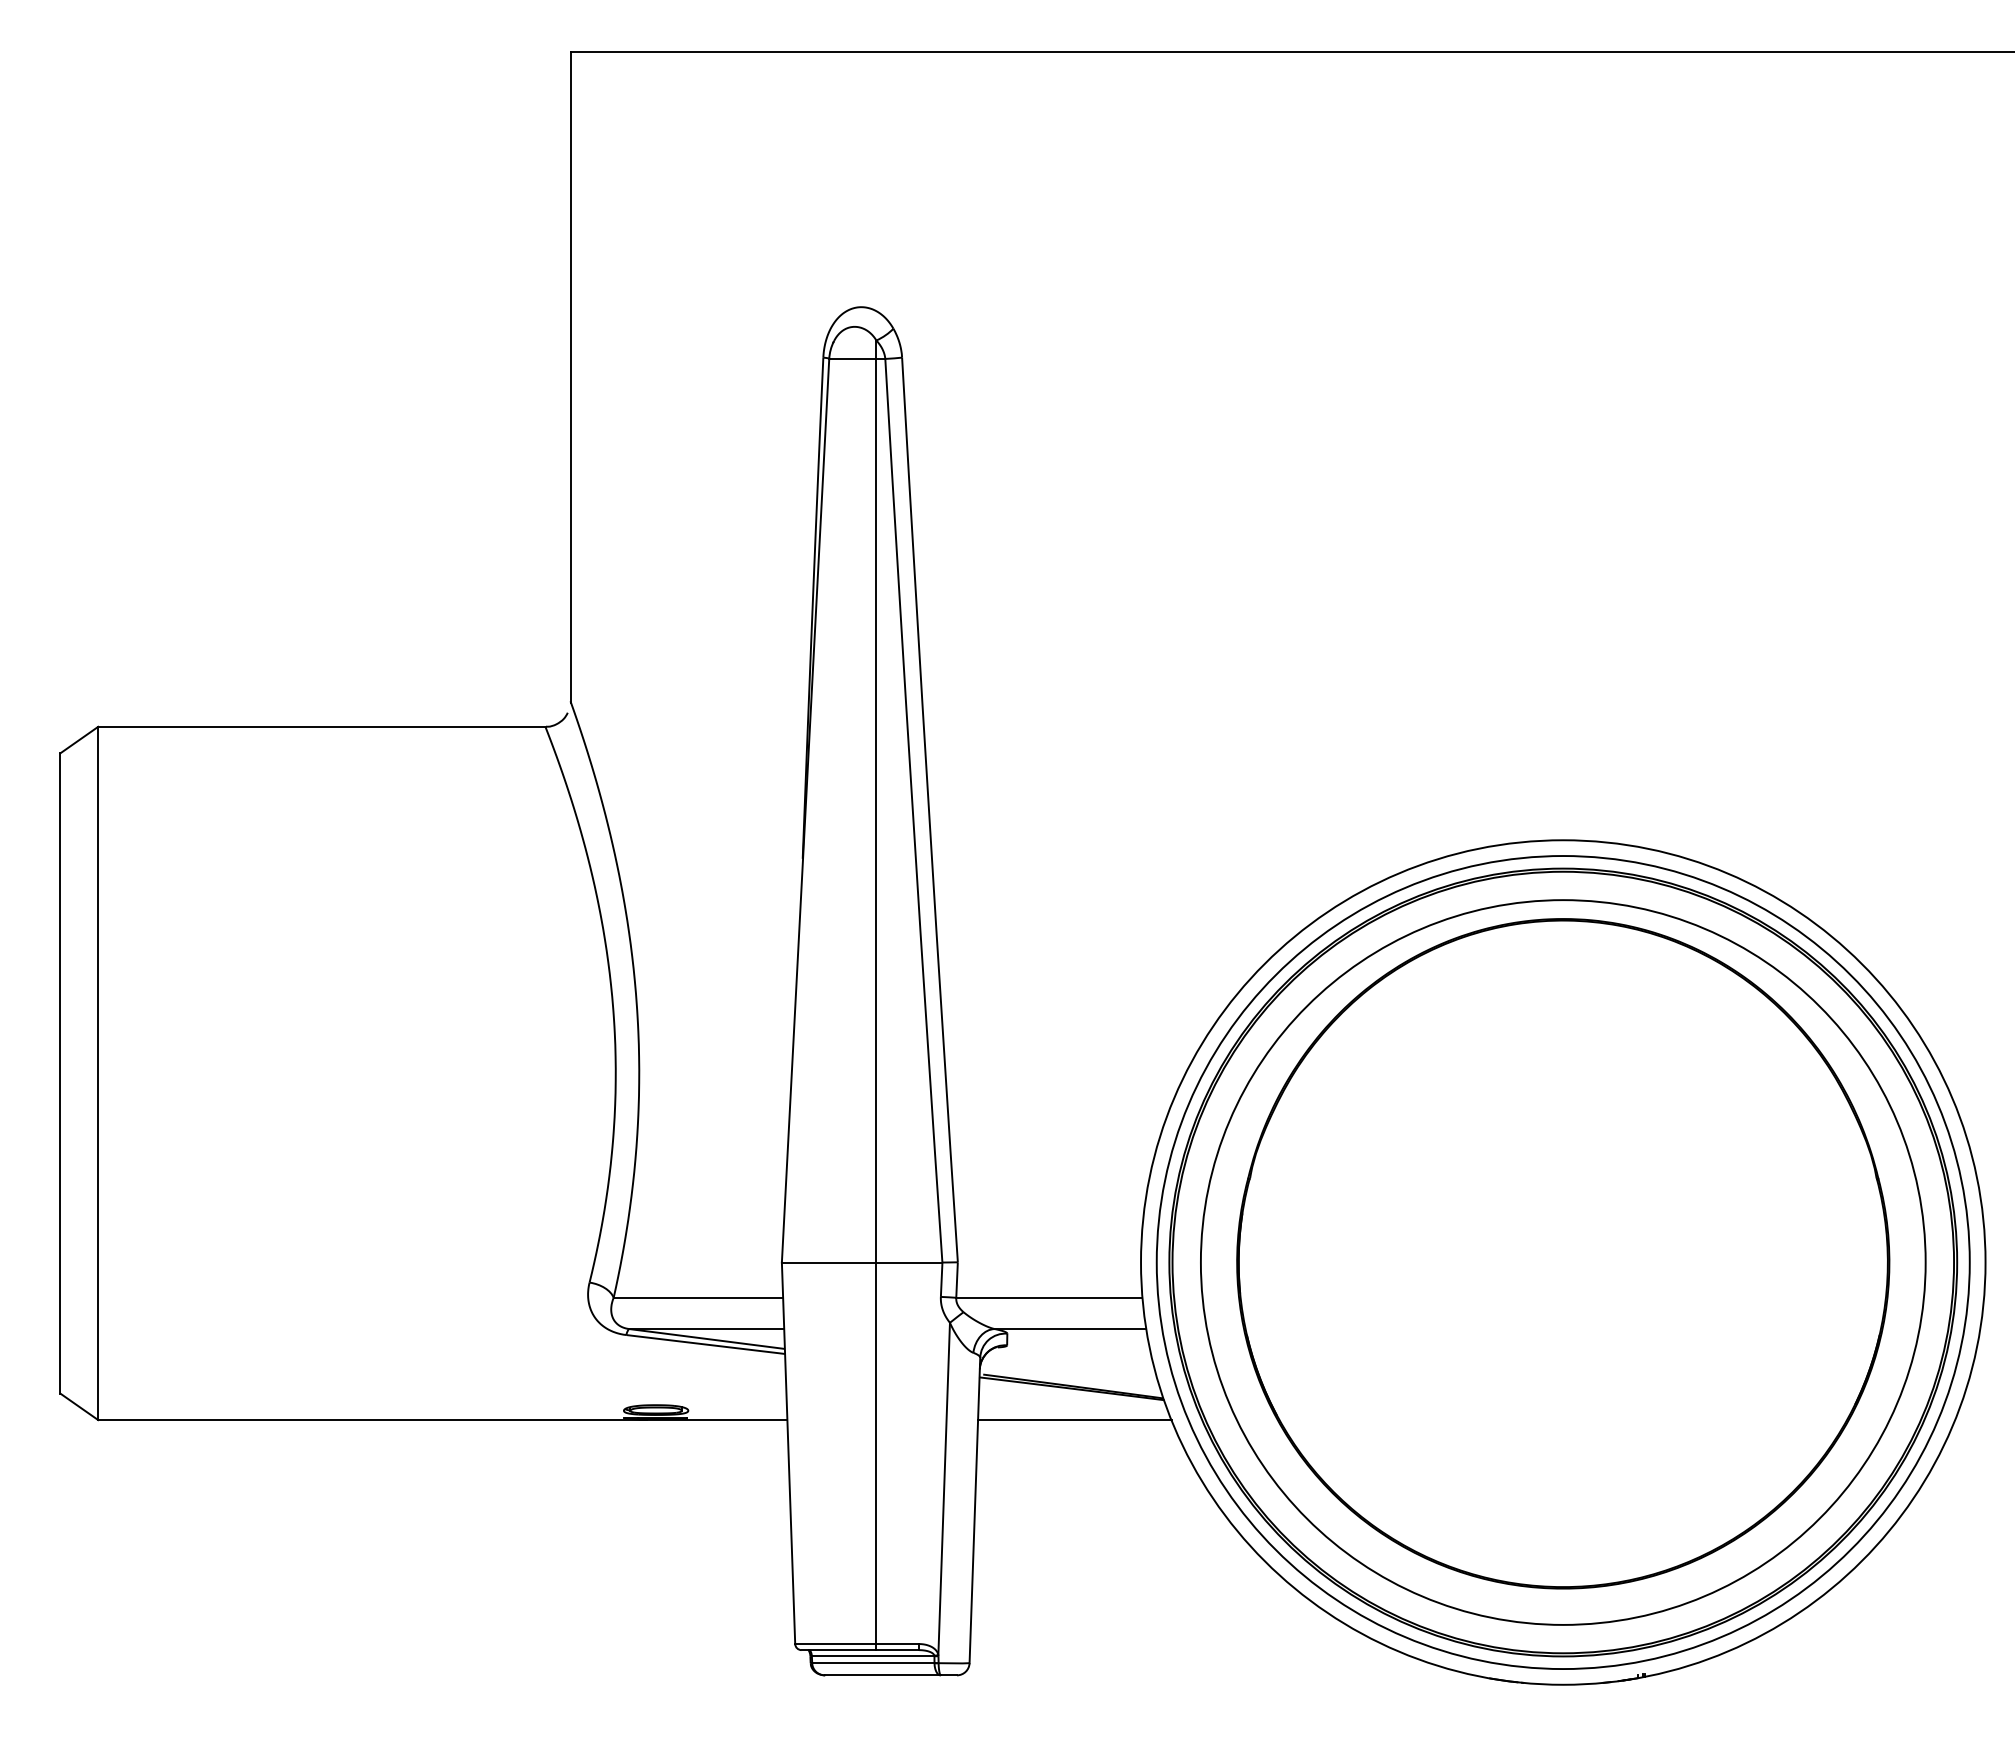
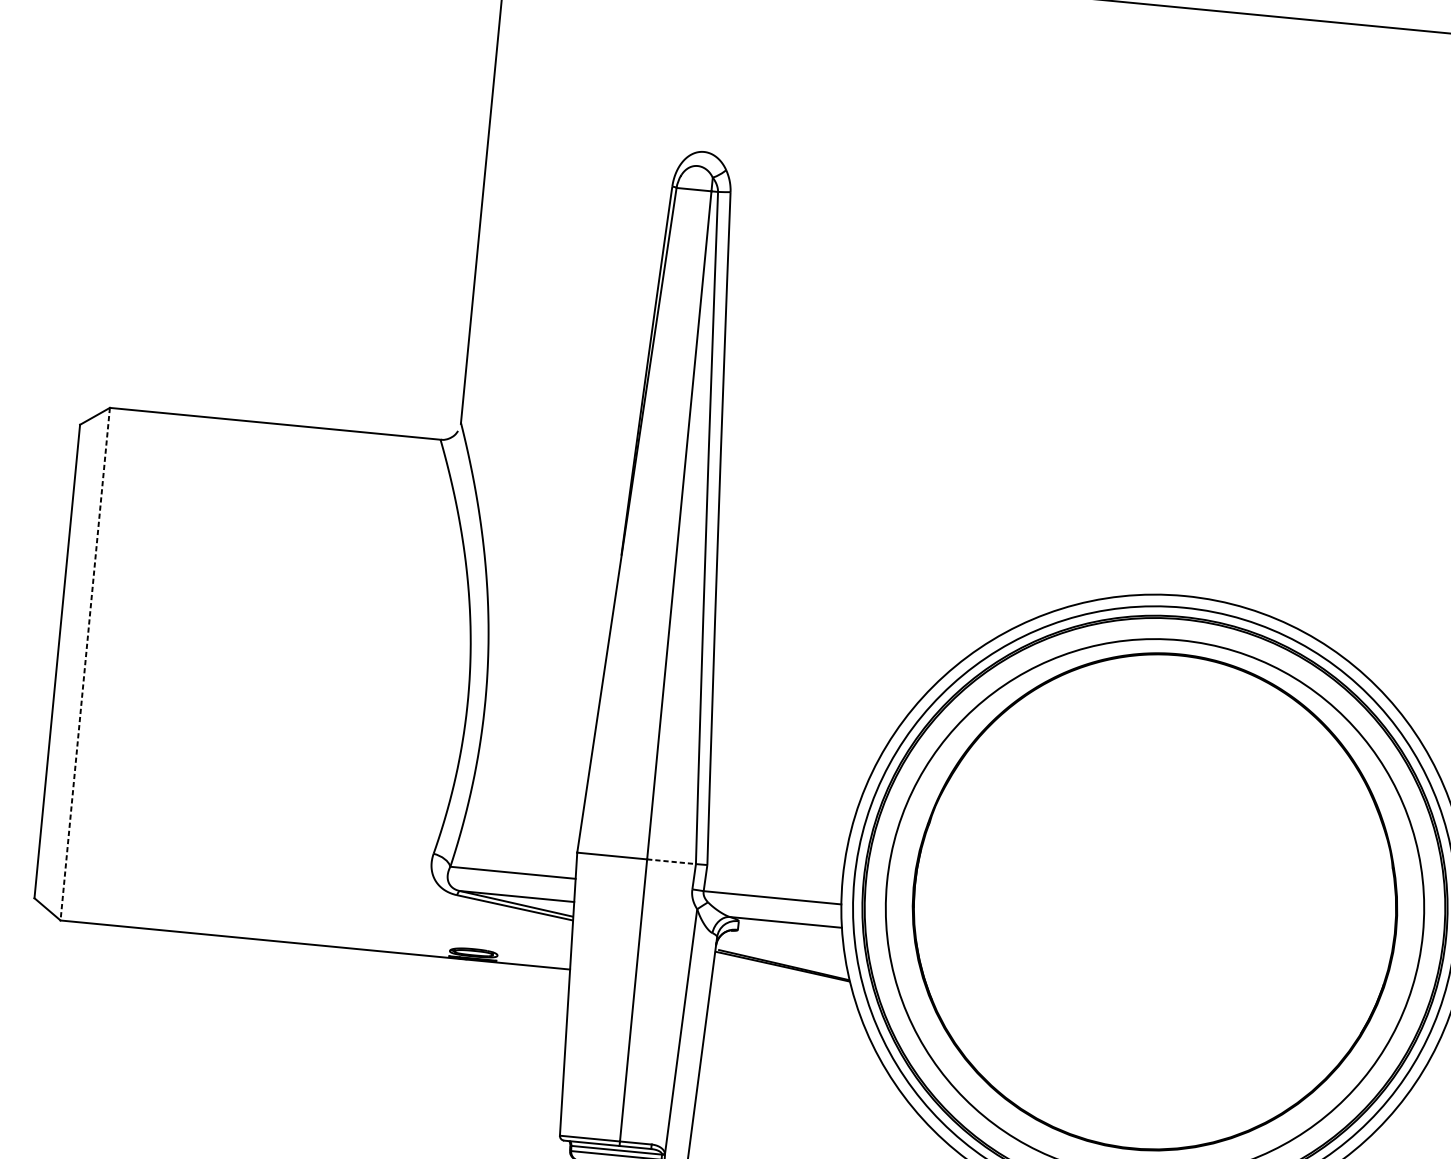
line: (98, 1073) -> (85, 664), solid -> dashed
line: (909, 1262) -> (671, 861), solid -> dashed
line: (1074, 1420) -> (782, 990), removed

